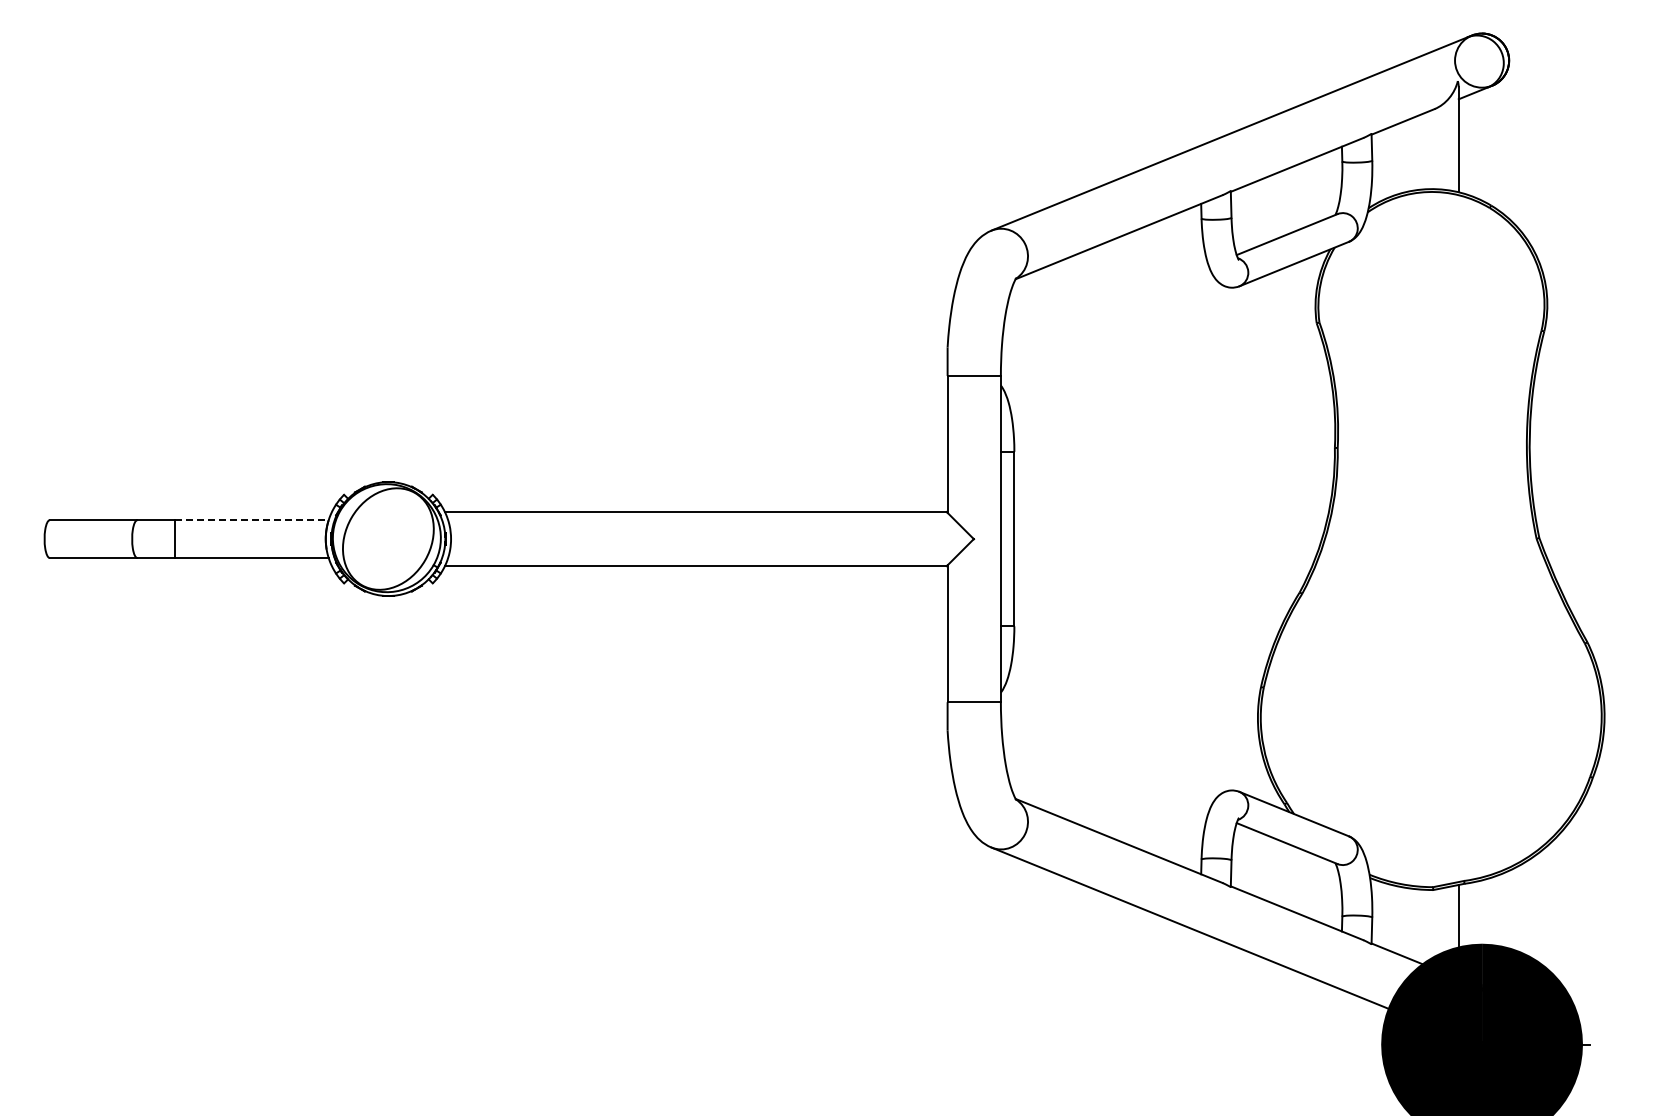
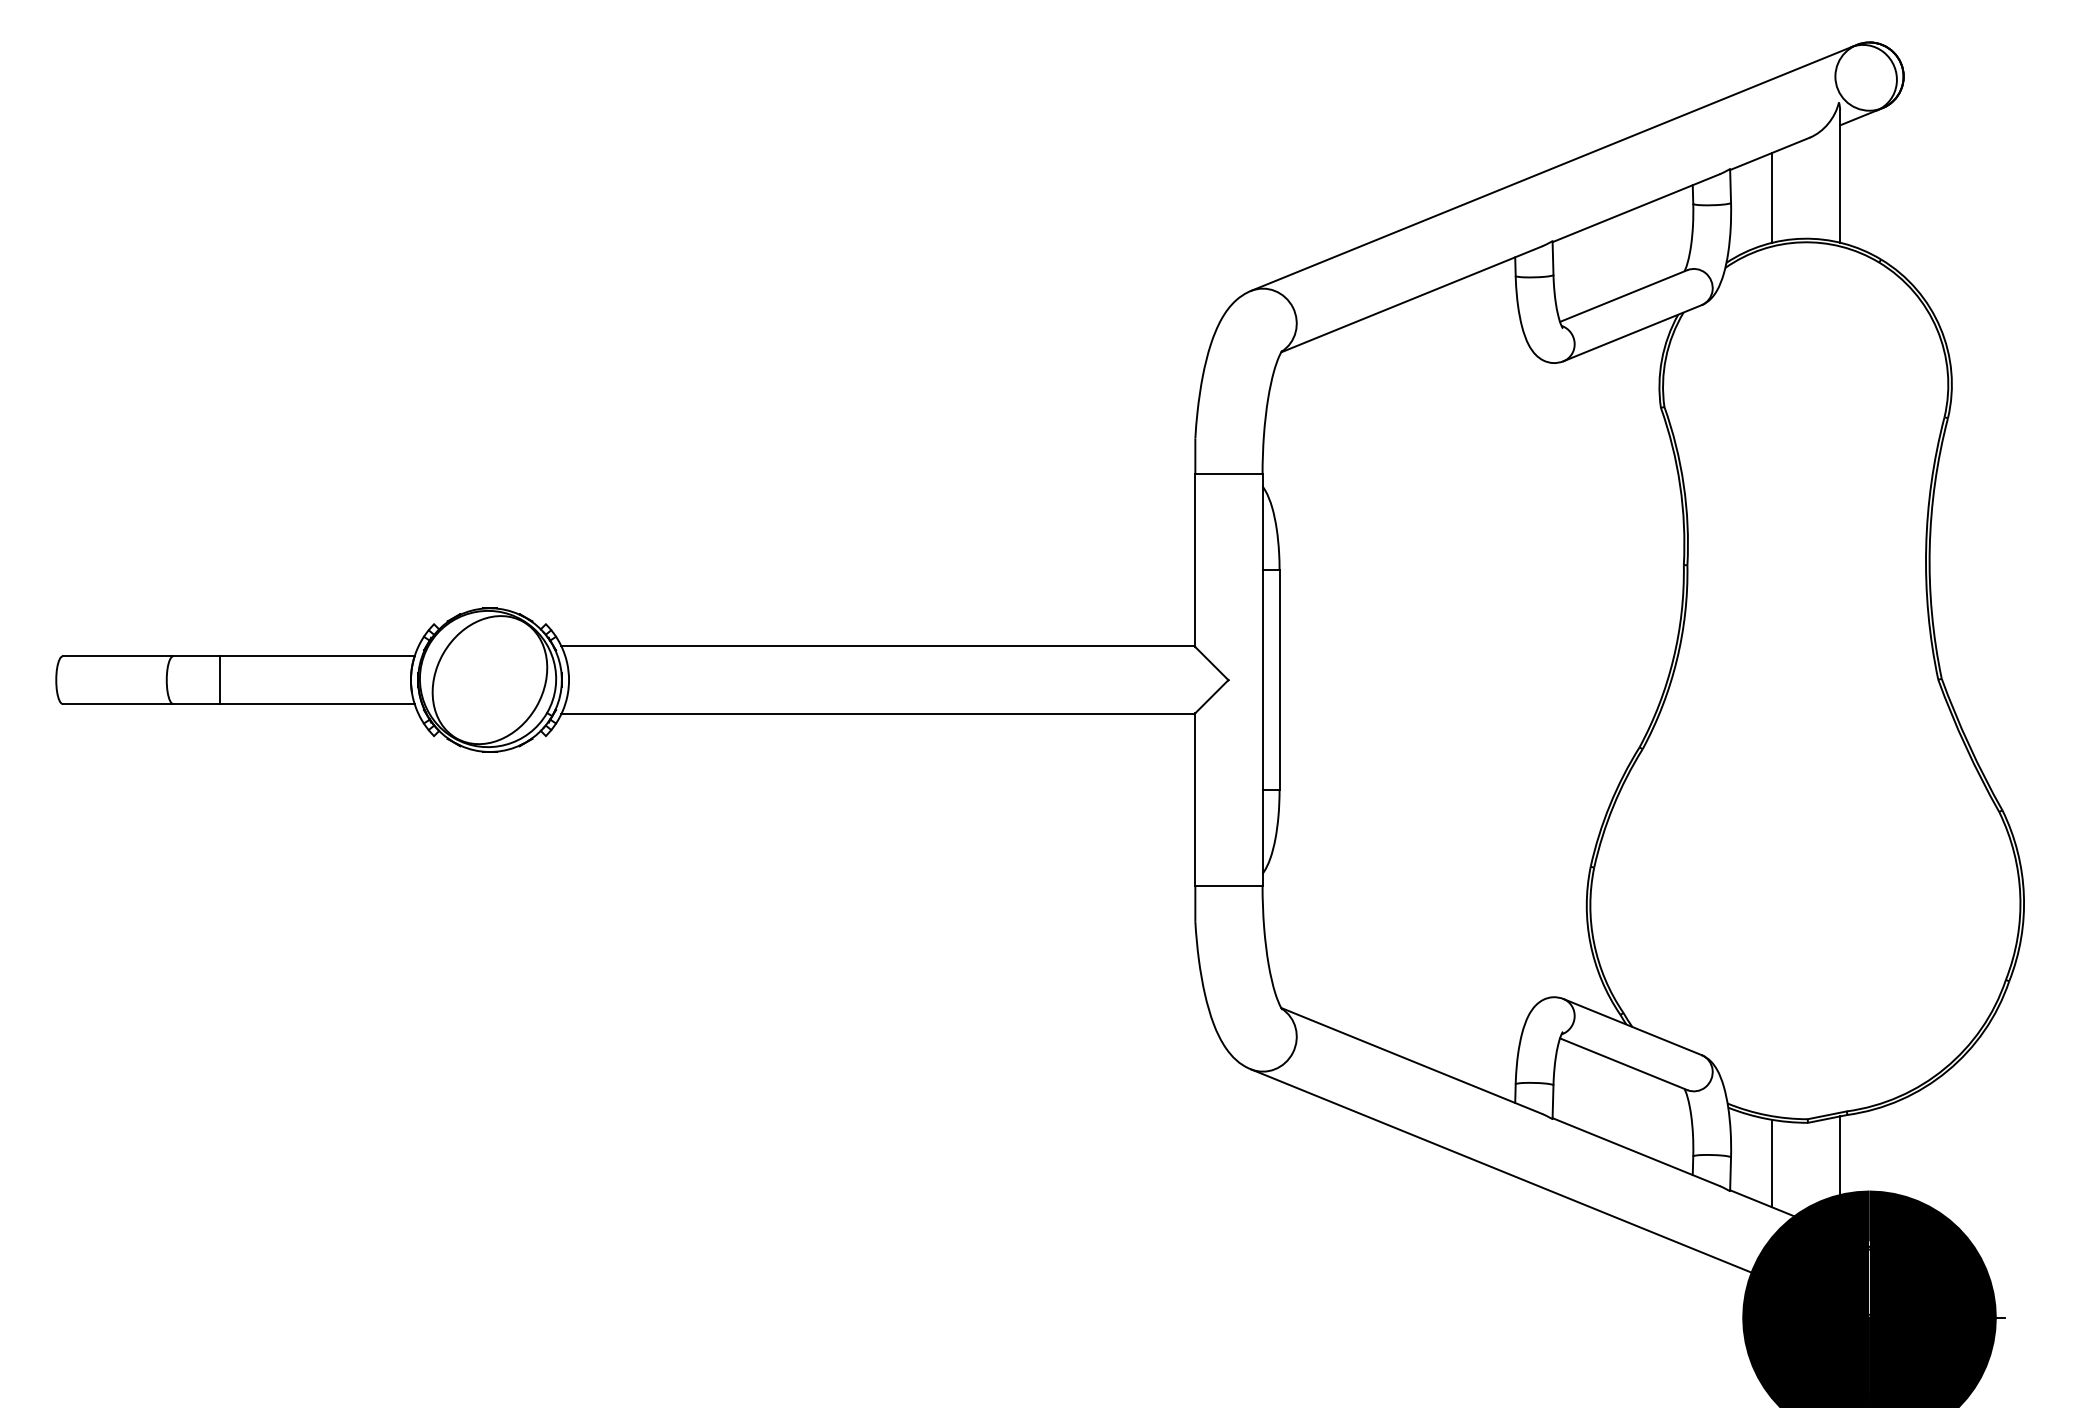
line: (1404, 156) -> (1771, 197), added
line: (252, 520) -> (318, 656), dashed -> solid
line: (1404, 921) -> (1771, 1162), added

